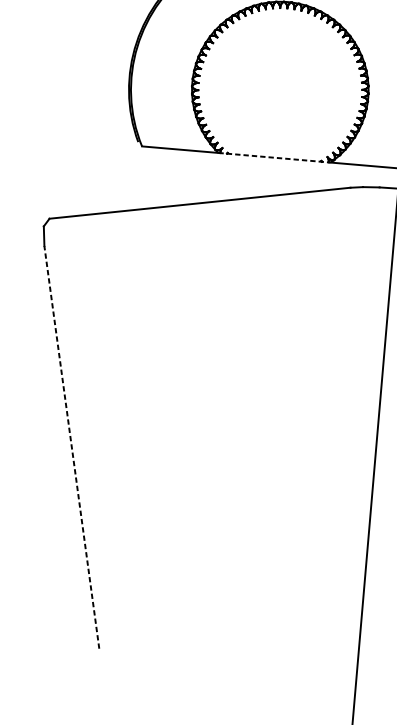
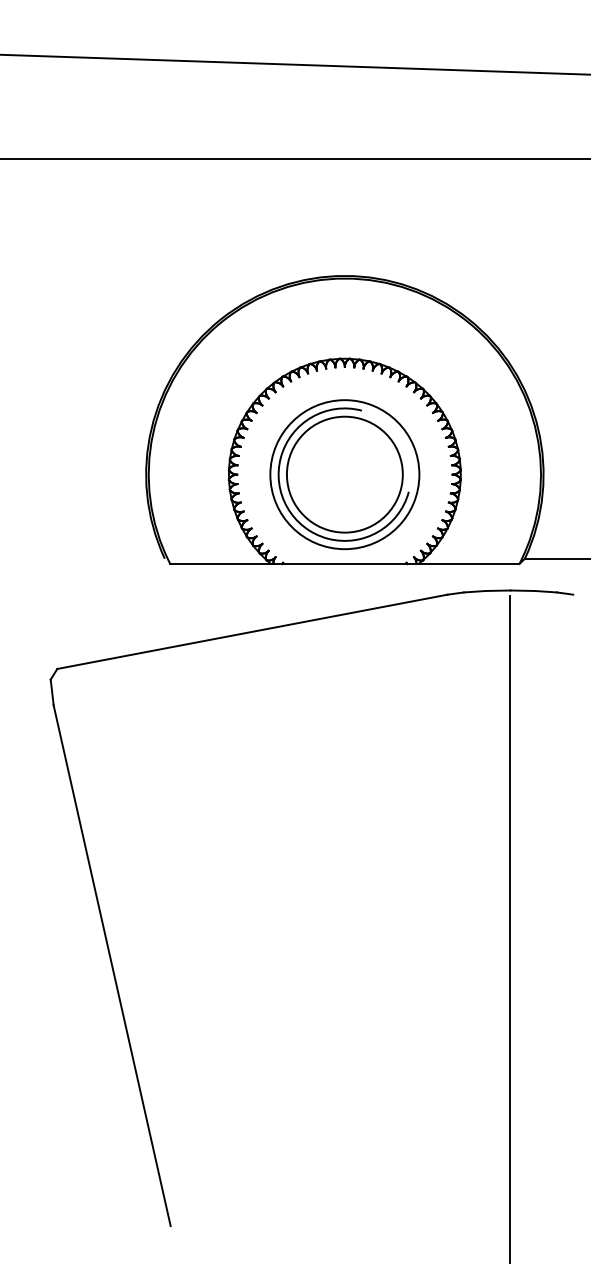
part: (280, 89) -> (344, 474), added
line: (274, 157) -> (344, 563), dashed -> solid
line: (72, 447) -> (112, 965), dashed -> solid

